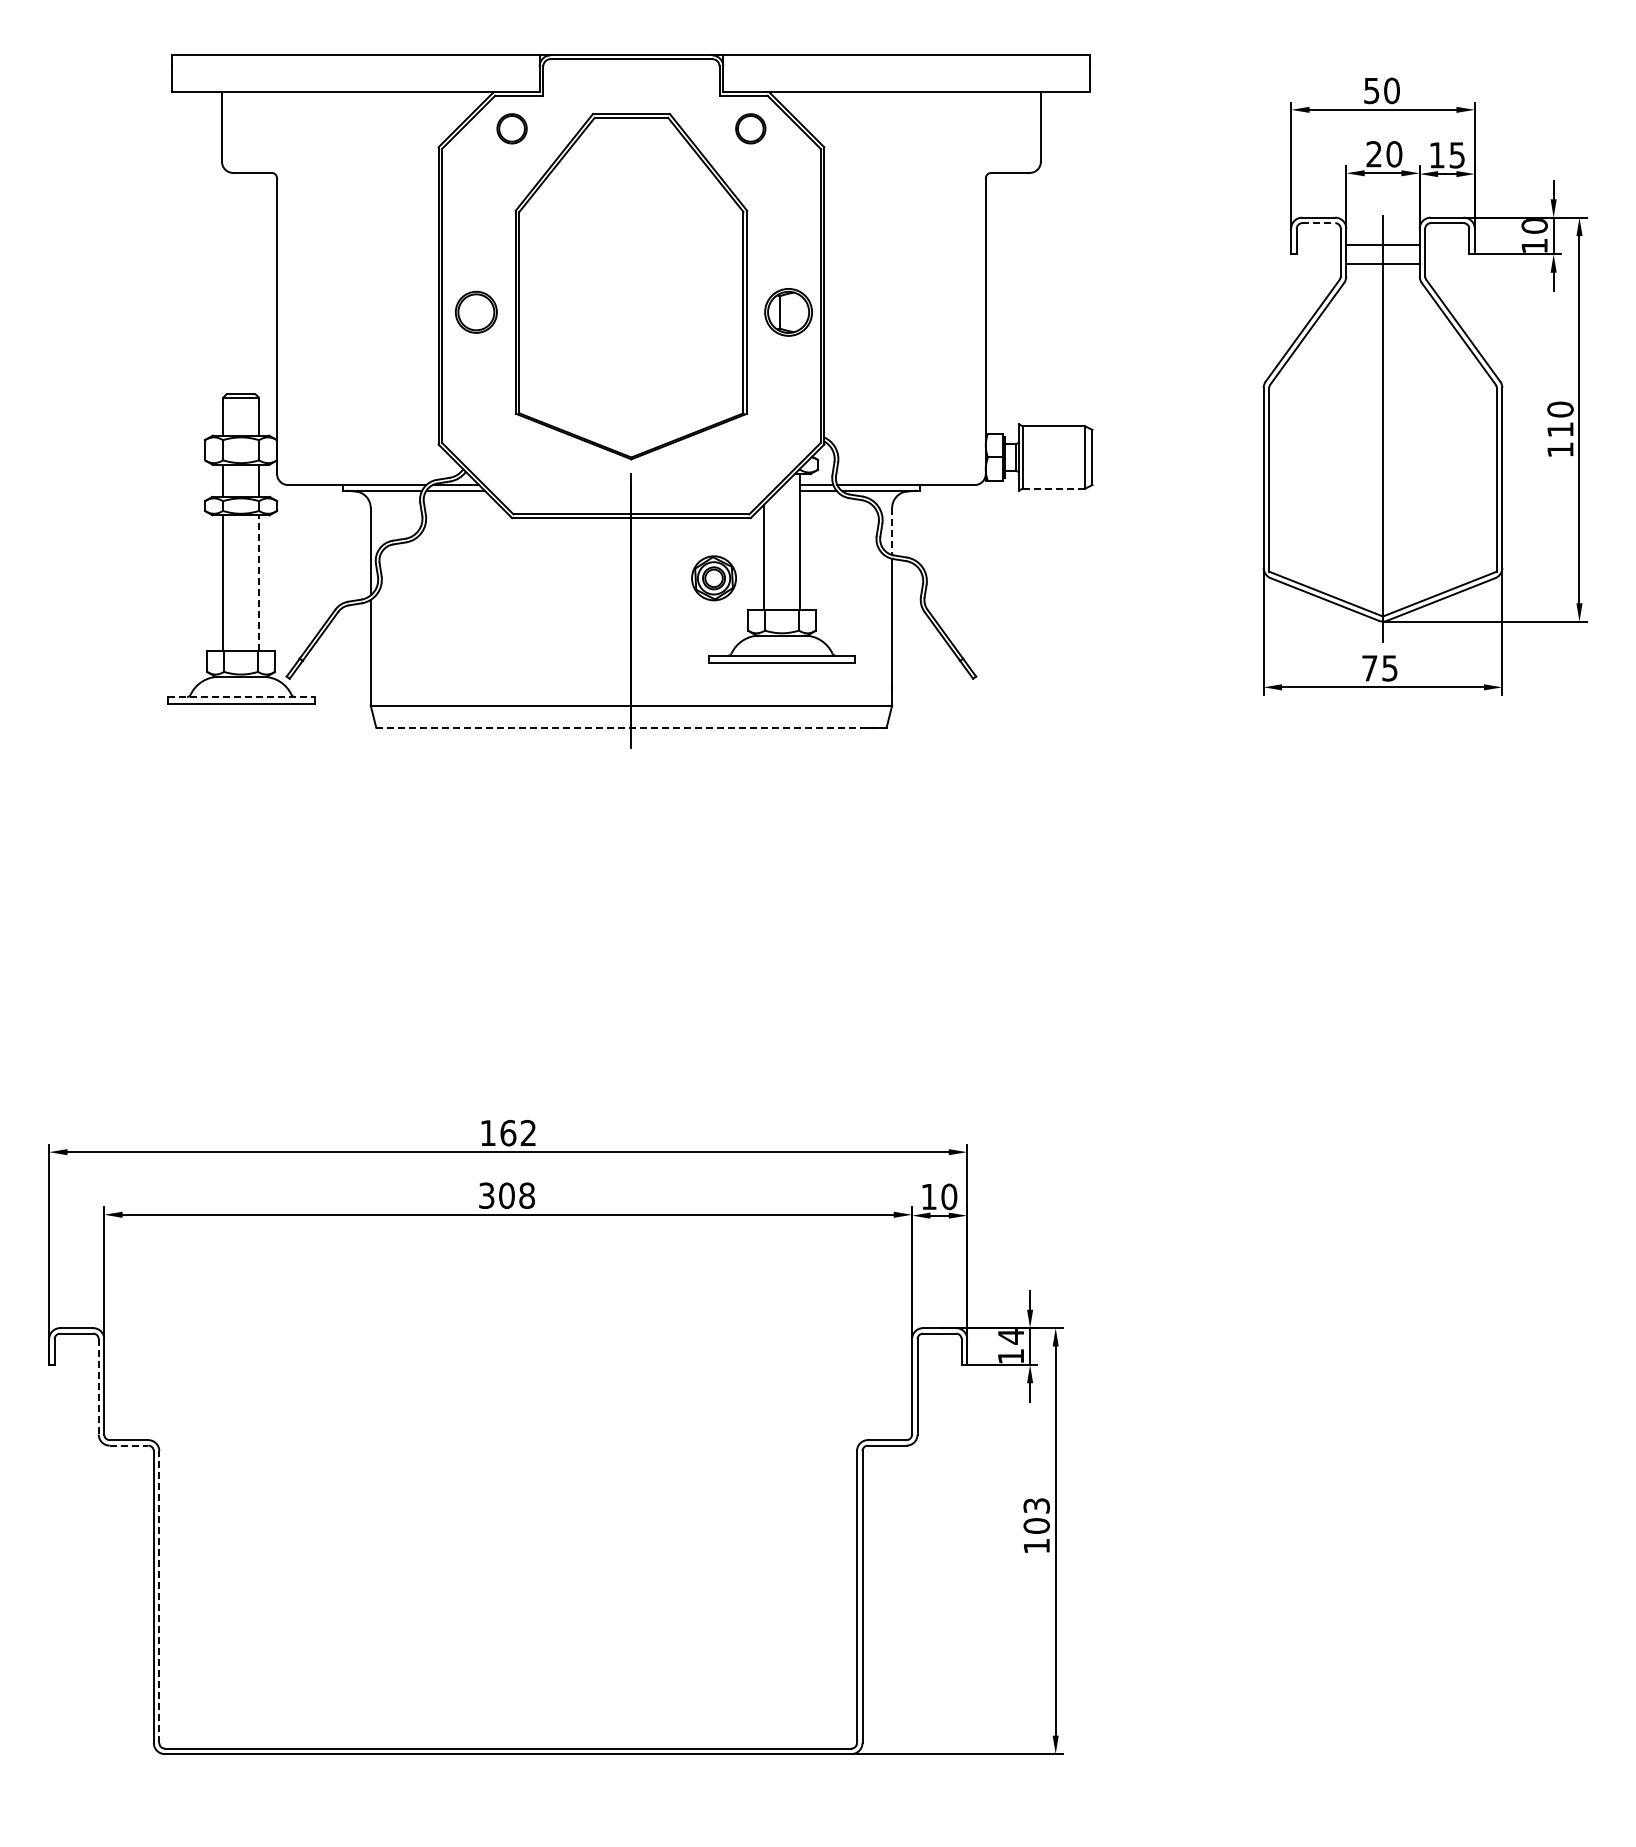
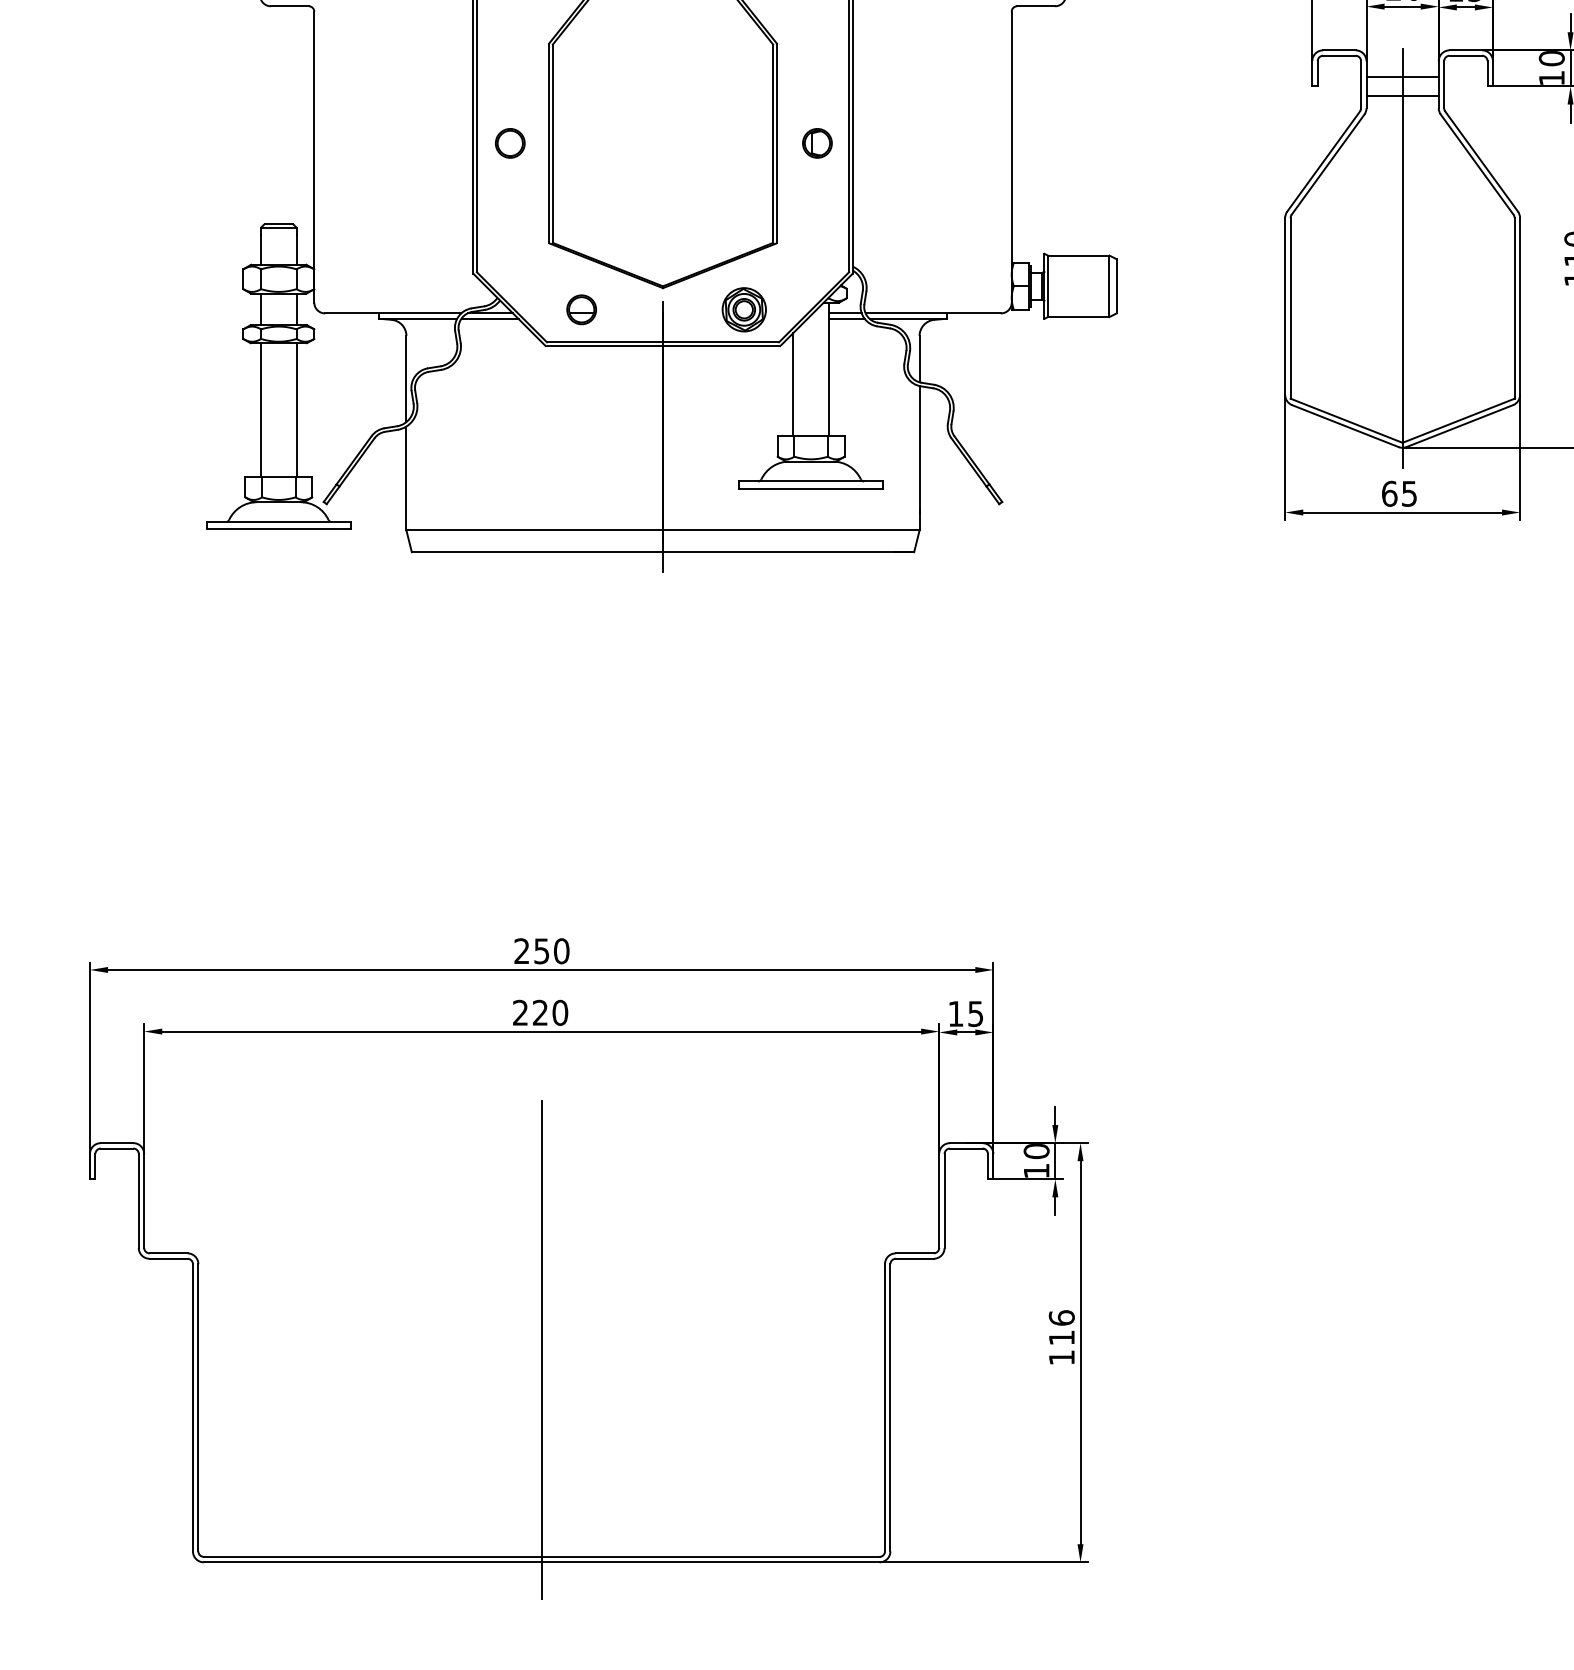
line: (1318, 223) -> (1339, 56), dashed -> solid
part: (475, 311) -> (509, 142), size x0.71
part: (787, 311) -> (816, 142), size x0.62
part: (548, 480) -> (581, 308), added
line: (1054, 488) -> (1079, 316), dashed -> solid
line: (892, 531) -> (919, 359), dashed -> solid
part: (713, 578) -> (743, 309), moved
line: (259, 583) -> (296, 410), dashed -> solid
text: (1369, 668) -> (1389, 493), 75 -> 65
line: (241, 697) -> (279, 522), dashed -> solid
line: (631, 727) -> (663, 552), dashed -> solid
text: (508, 1132) -> (542, 950), 162 -> 250
text: (507, 1195) -> (541, 1012), 308 -> 220
text: (949, 1196) -> (976, 1013), 10 -> 15
text: (1010, 1336) -> (1036, 1151), 14 -> 10
line: (98, 1386) -> (138, 1200), dashed -> solid
line: (129, 1445) -> (169, 1258), dashed -> solid
text: (1036, 1515) -> (1061, 1327), 103 -> 116
line: (508, 1538) -> (542, 1350), added
line: (159, 1597) -> (198, 1408), dashed -> solid

